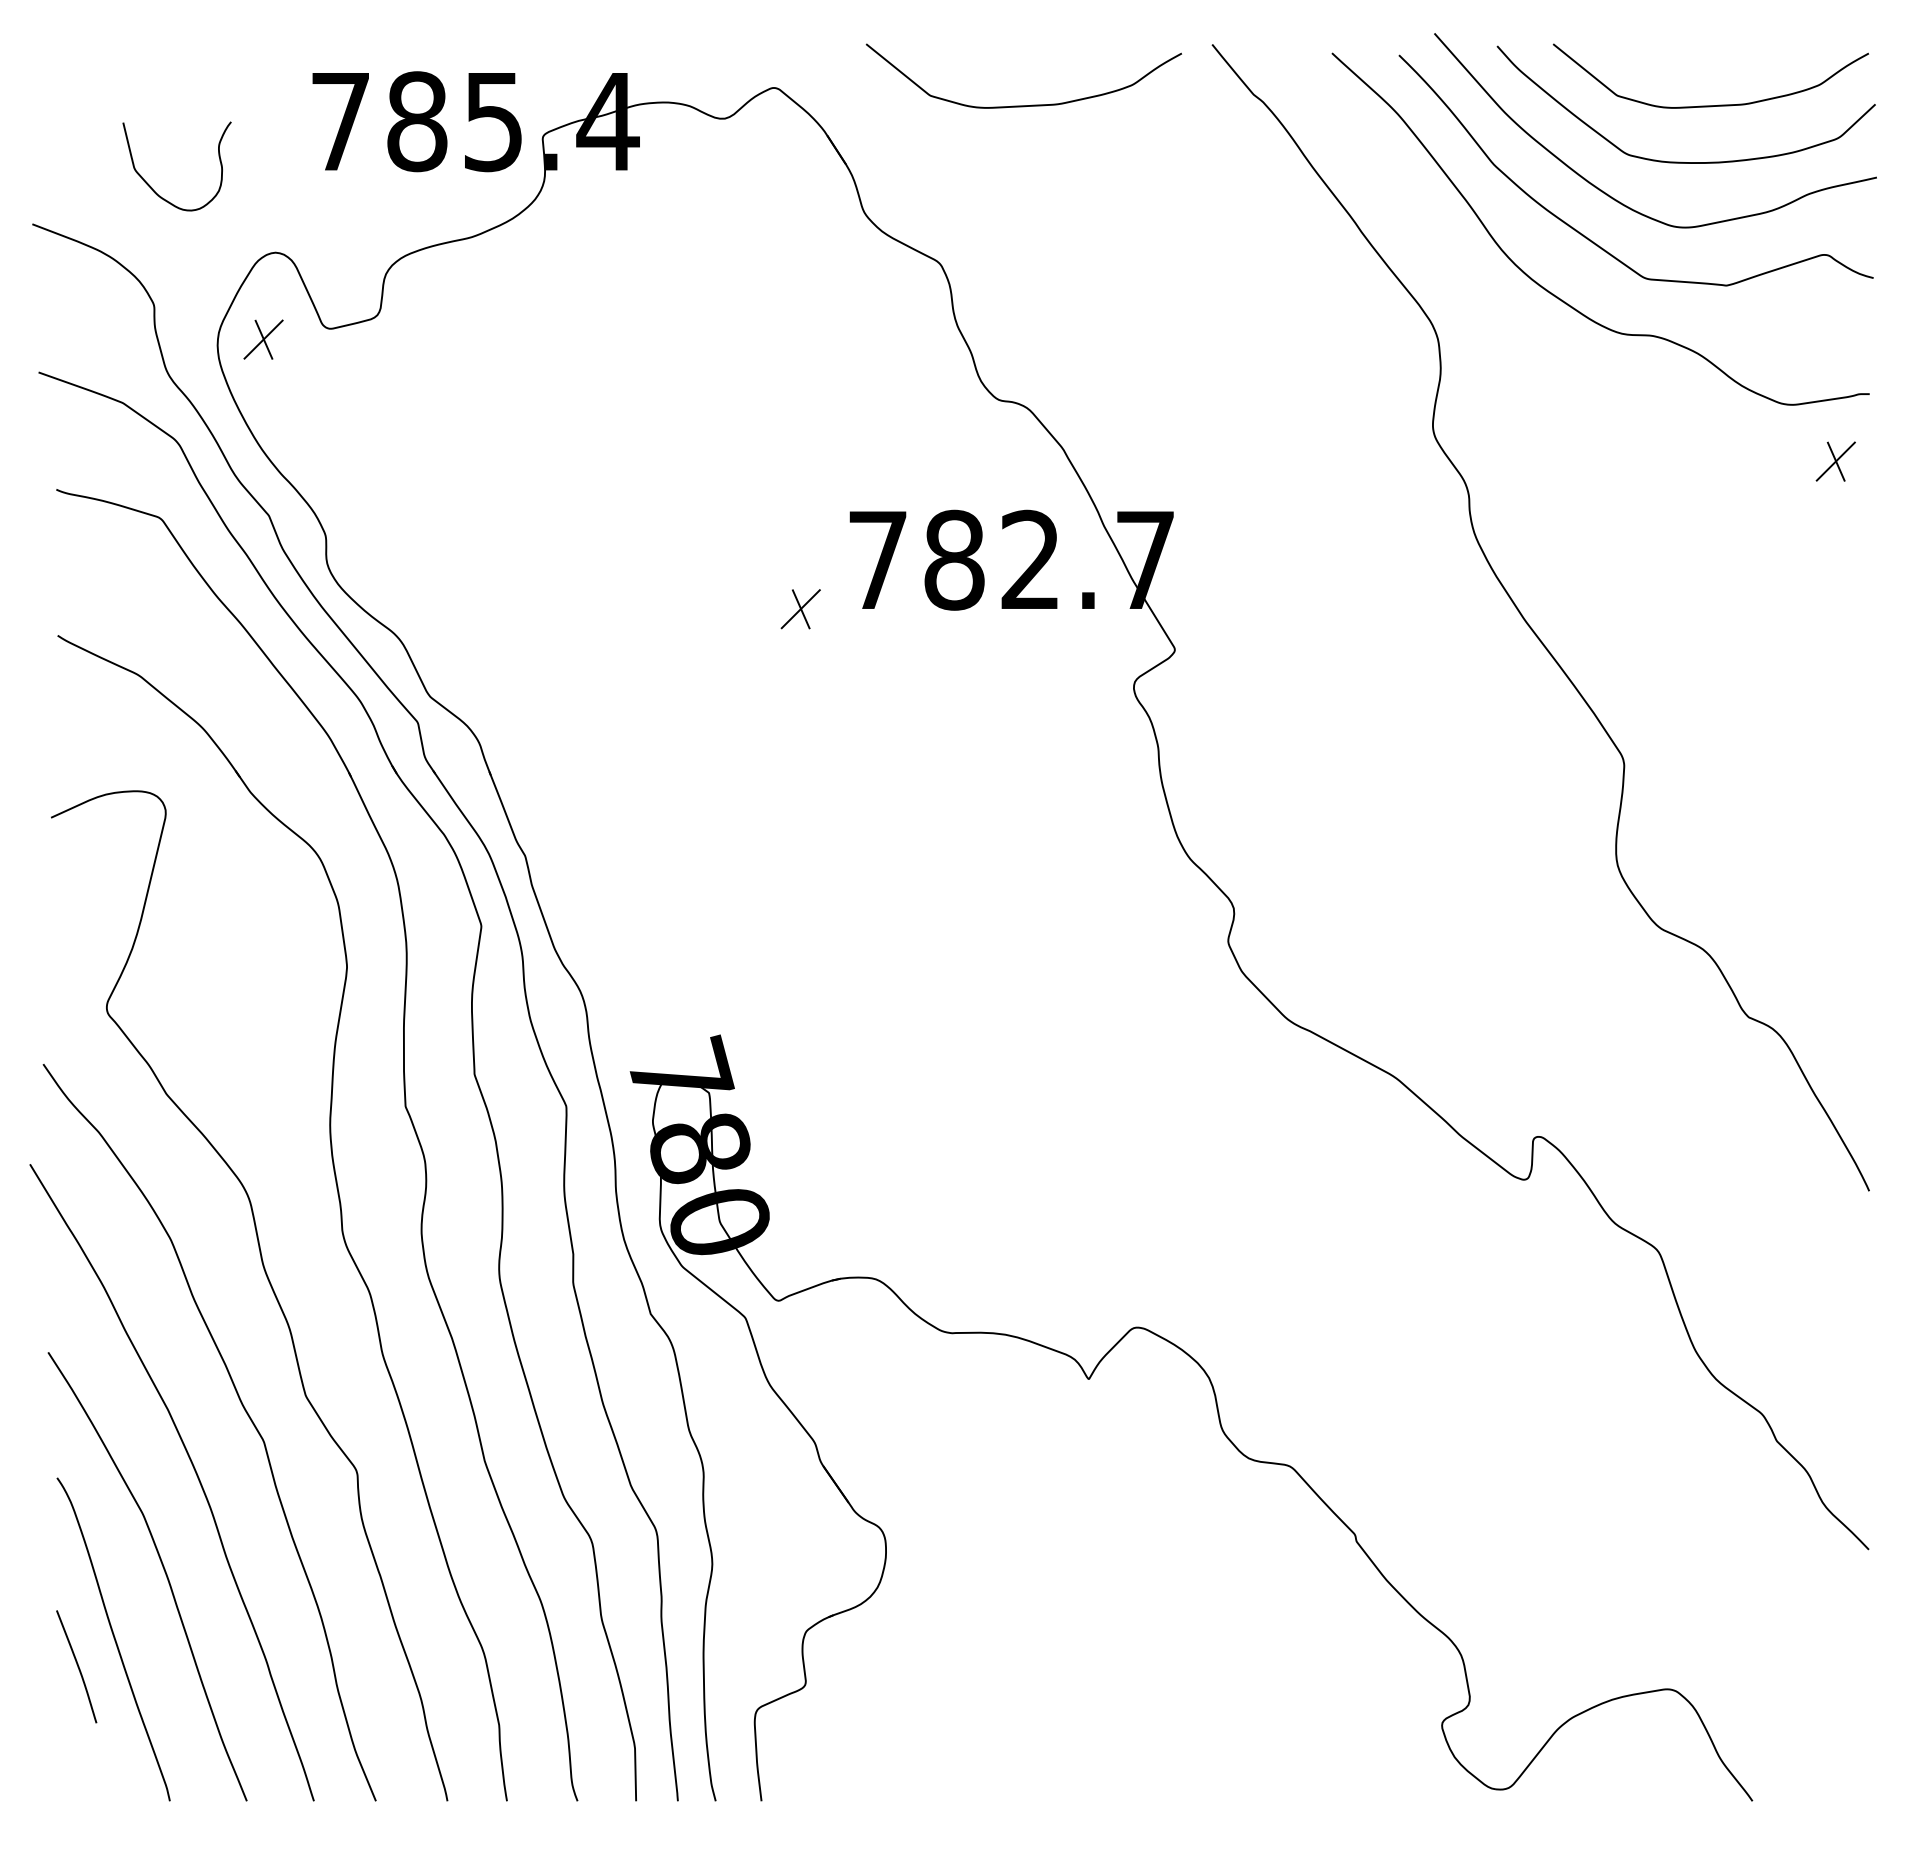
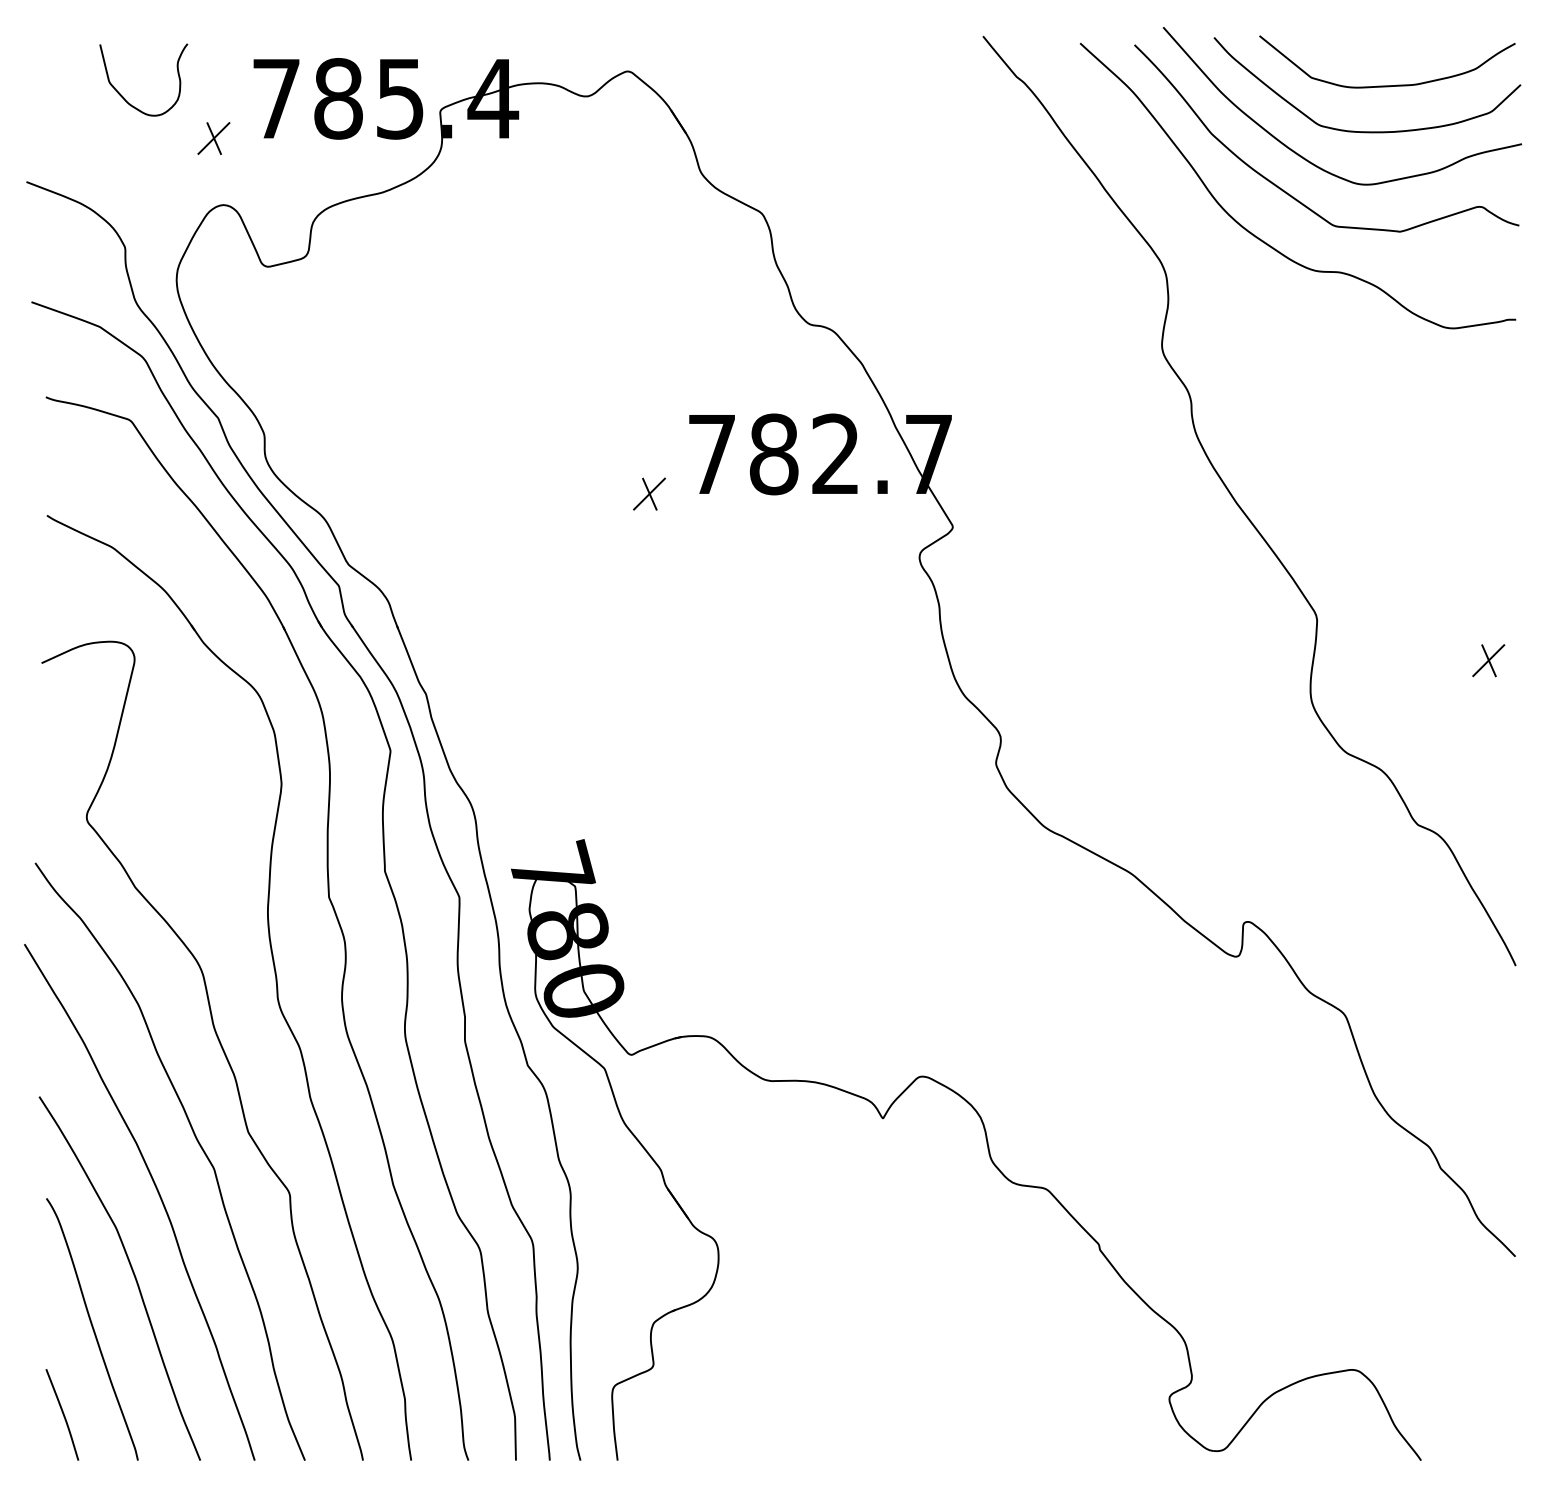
curve: (1023, 105) -> (830, 85), removed
curve: (152, 187) -> (123, 97), moved
part: (263, 339) -> (213, 138), moved
part: (1835, 461) -> (1488, 660), moved
curve: (77, 1666) -> (63, 1414), moved

